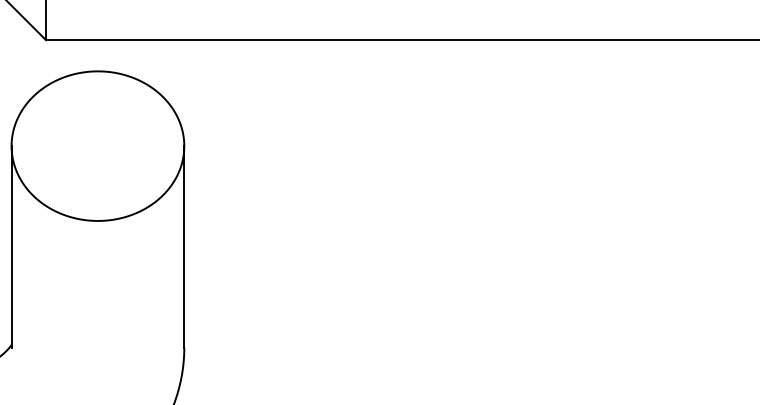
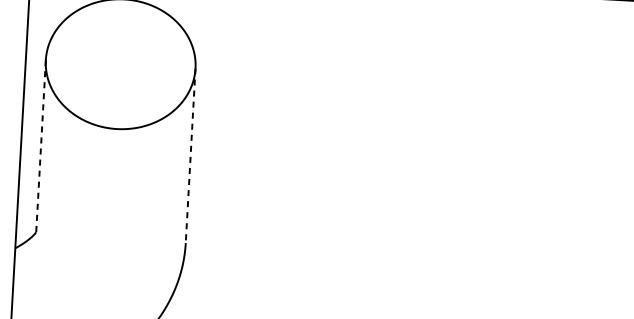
line: (11, 246) -> (40, 147), solid -> dashed
line: (184, 246) -> (190, 155), solid -> dashed

